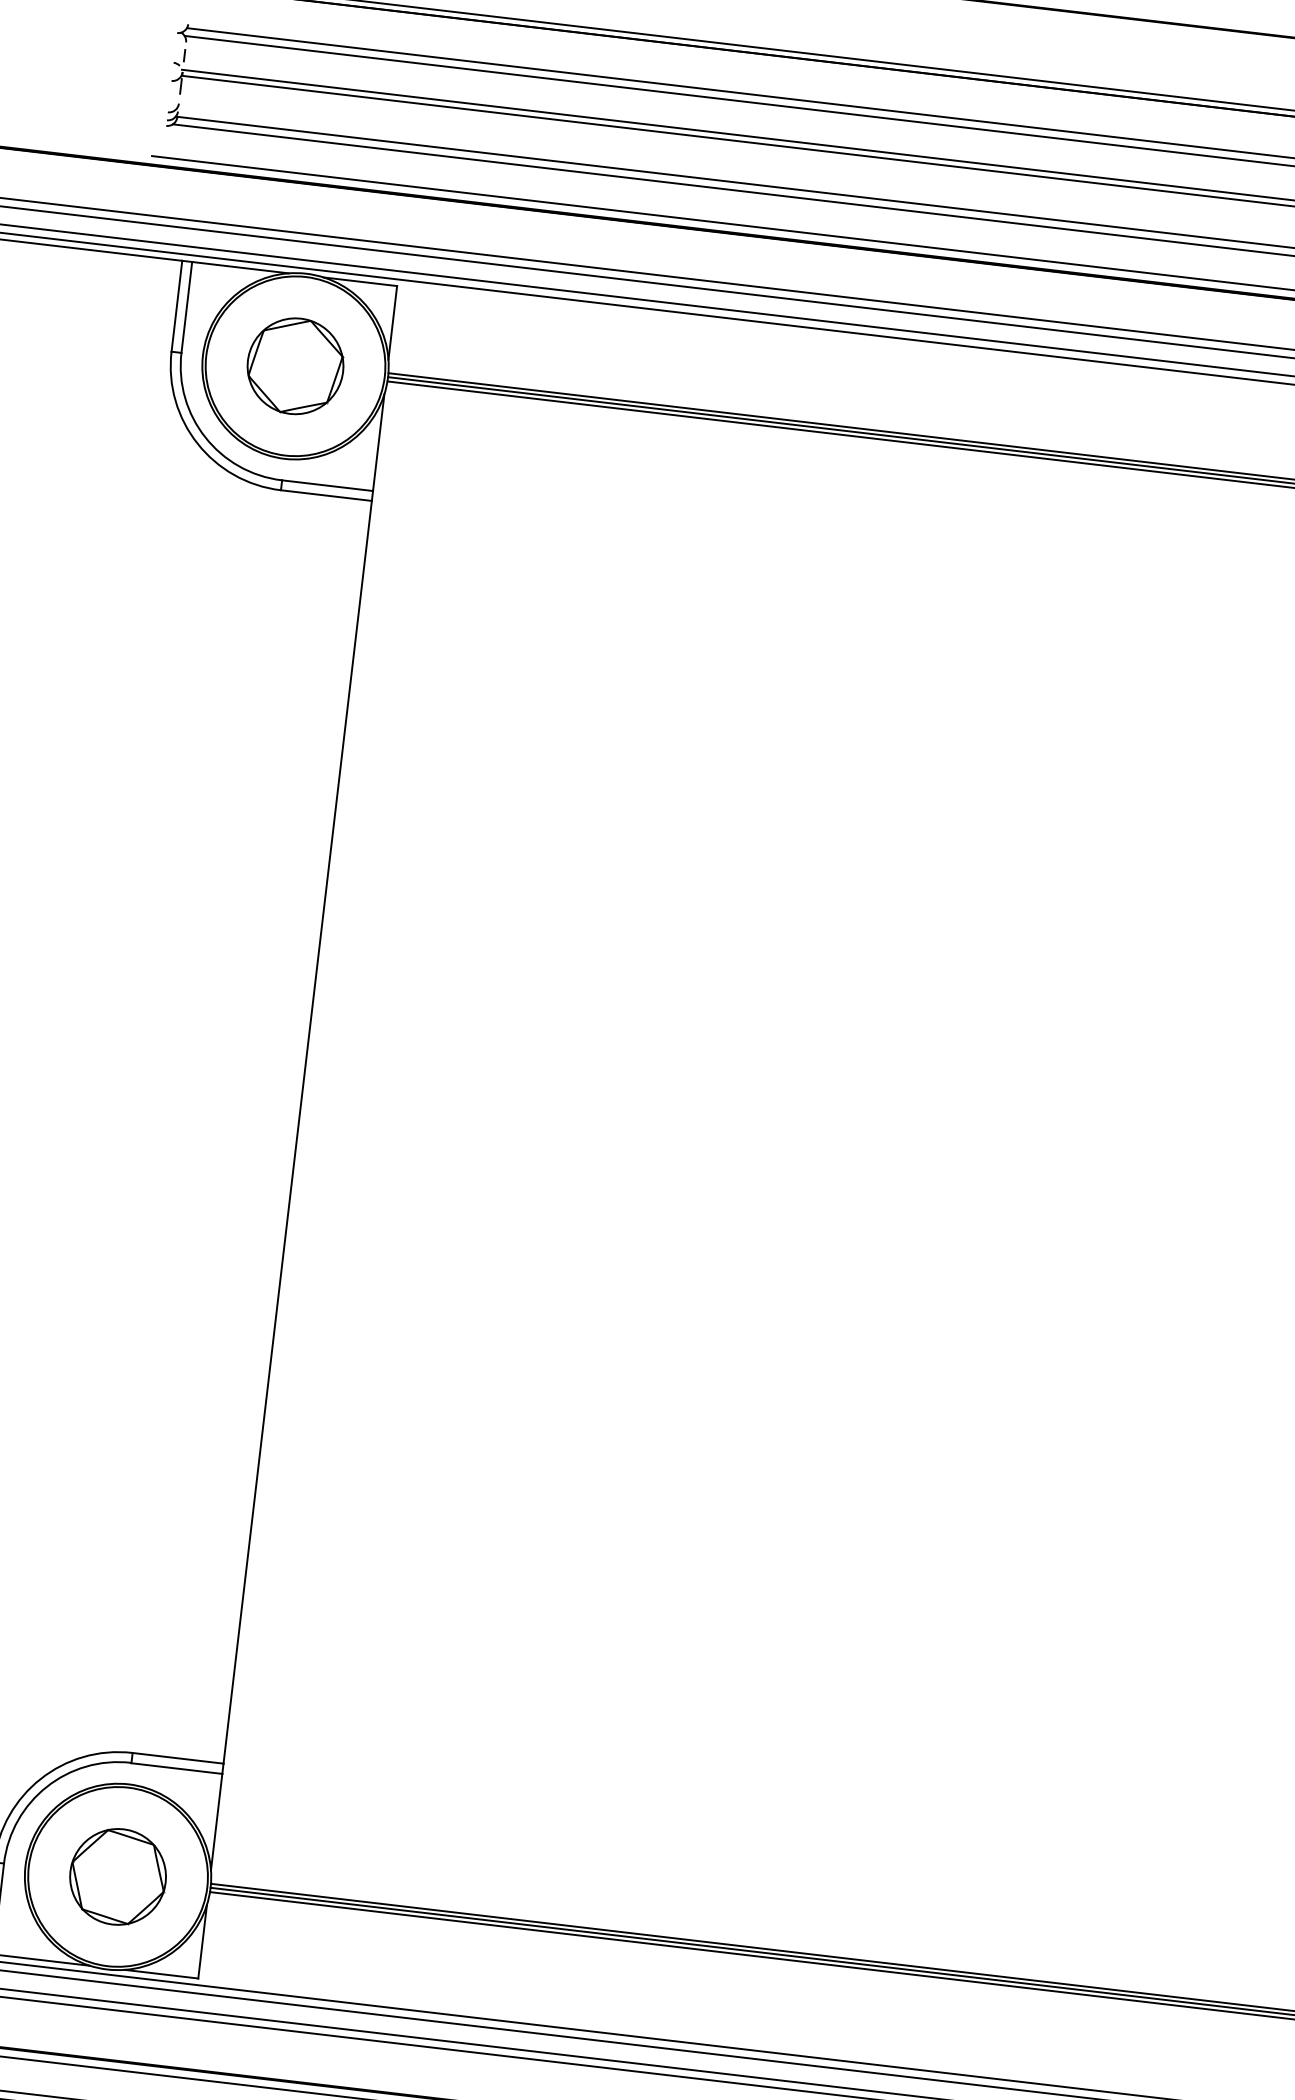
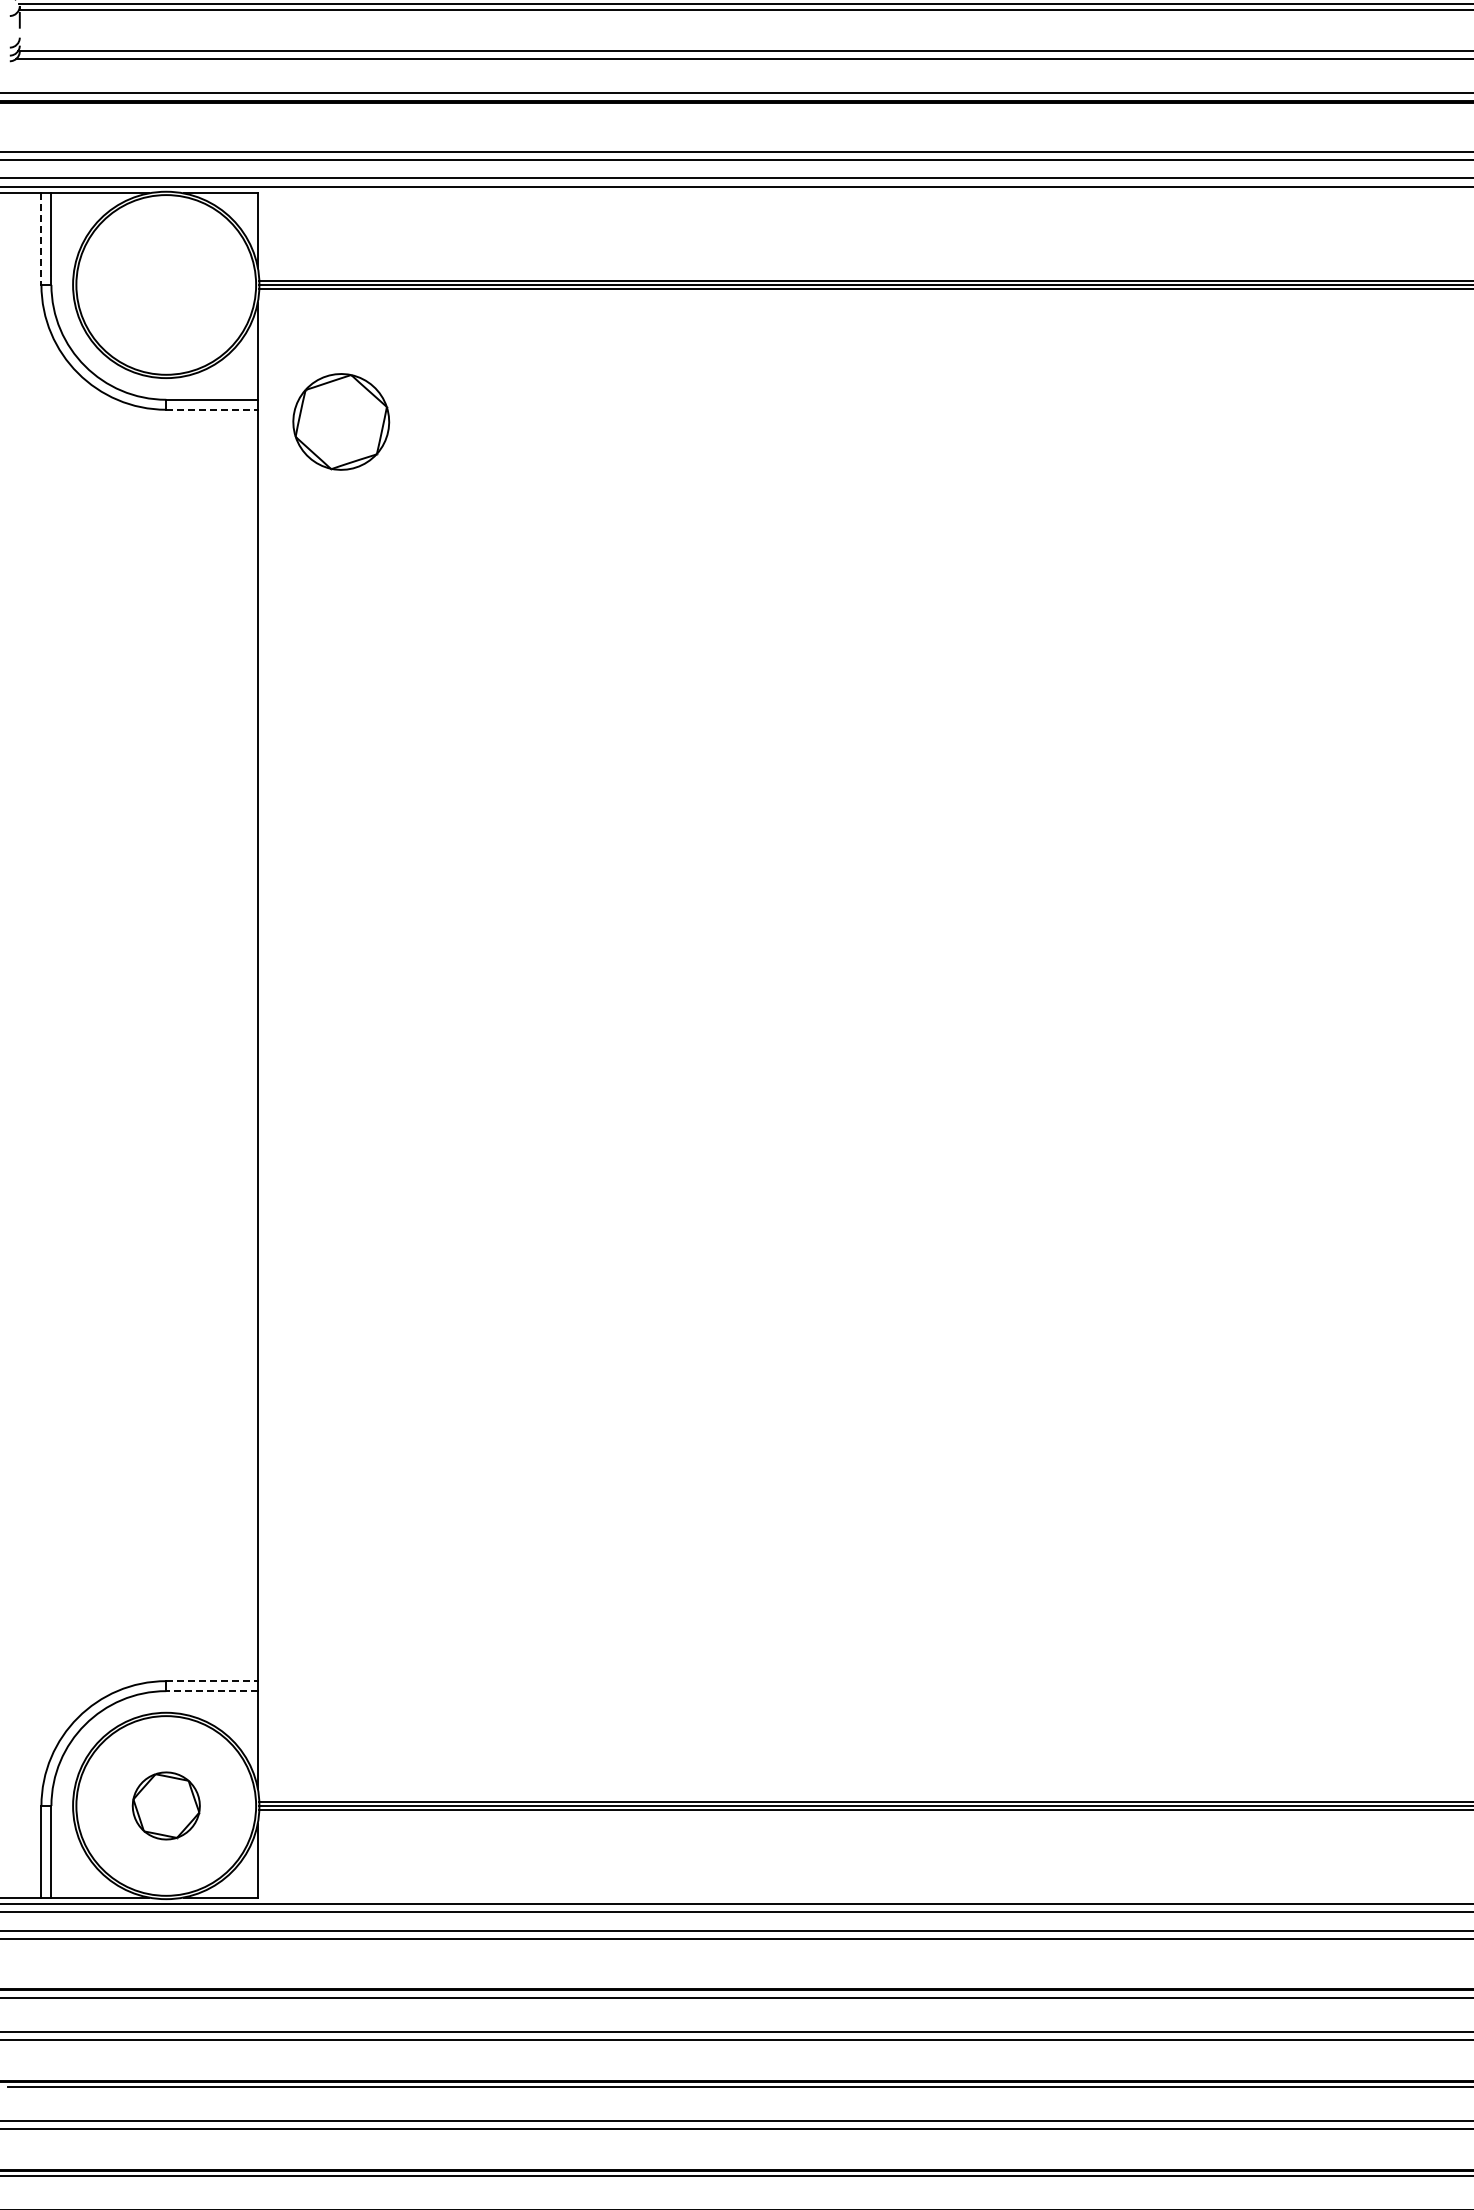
line: (176, 306) -> (41, 239), solid -> dashed
part: (295, 365) -> (341, 421), moved
line: (326, 495) -> (212, 409), solid -> dashed
line: (178, 1758) -> (212, 1681), solid -> dashed
line: (177, 1768) -> (212, 1691), solid -> dashed
part: (118, 1876) -> (166, 1805), size x0.7

